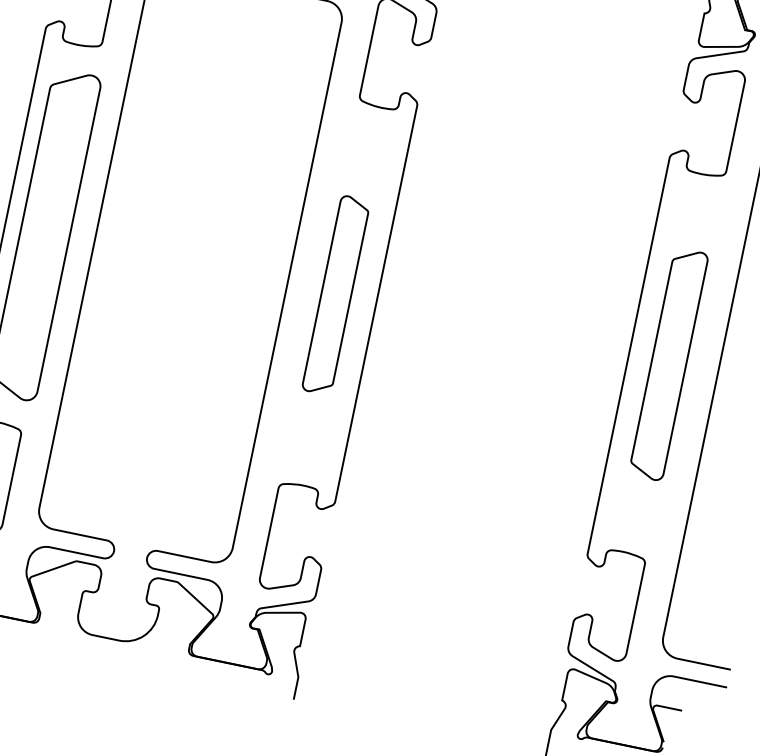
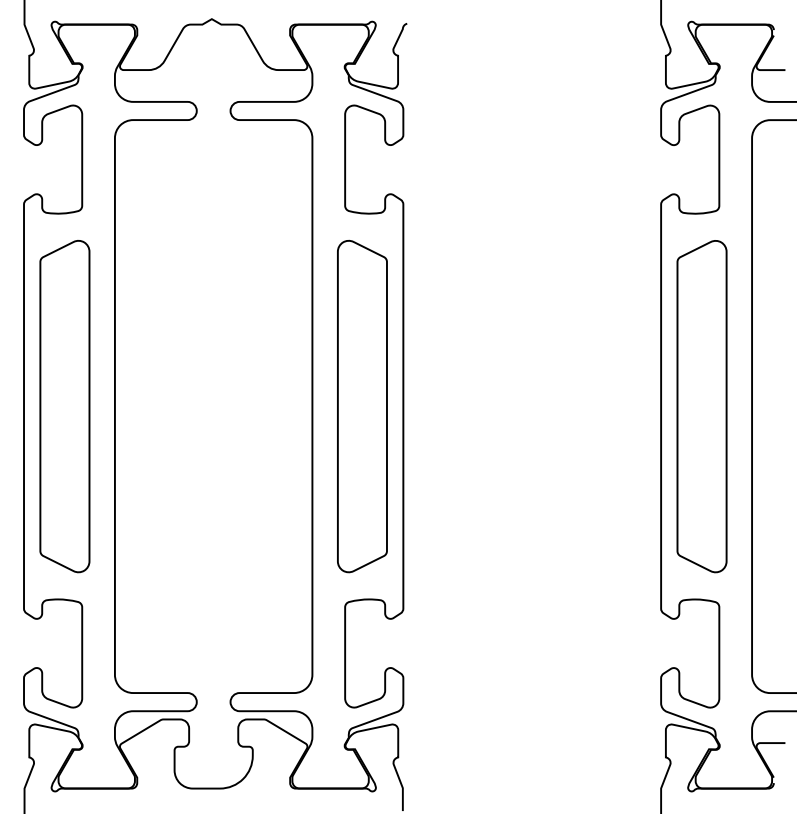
part: (336, 295) -> (362, 406), size x1.67
part: (668, 364) -> (701, 406), size x1.43

